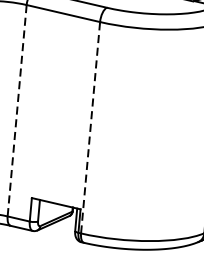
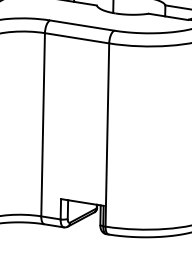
line: (17, 110) -> (43, 124), dashed -> solid
line: (90, 128) -> (107, 135), dashed -> solid

